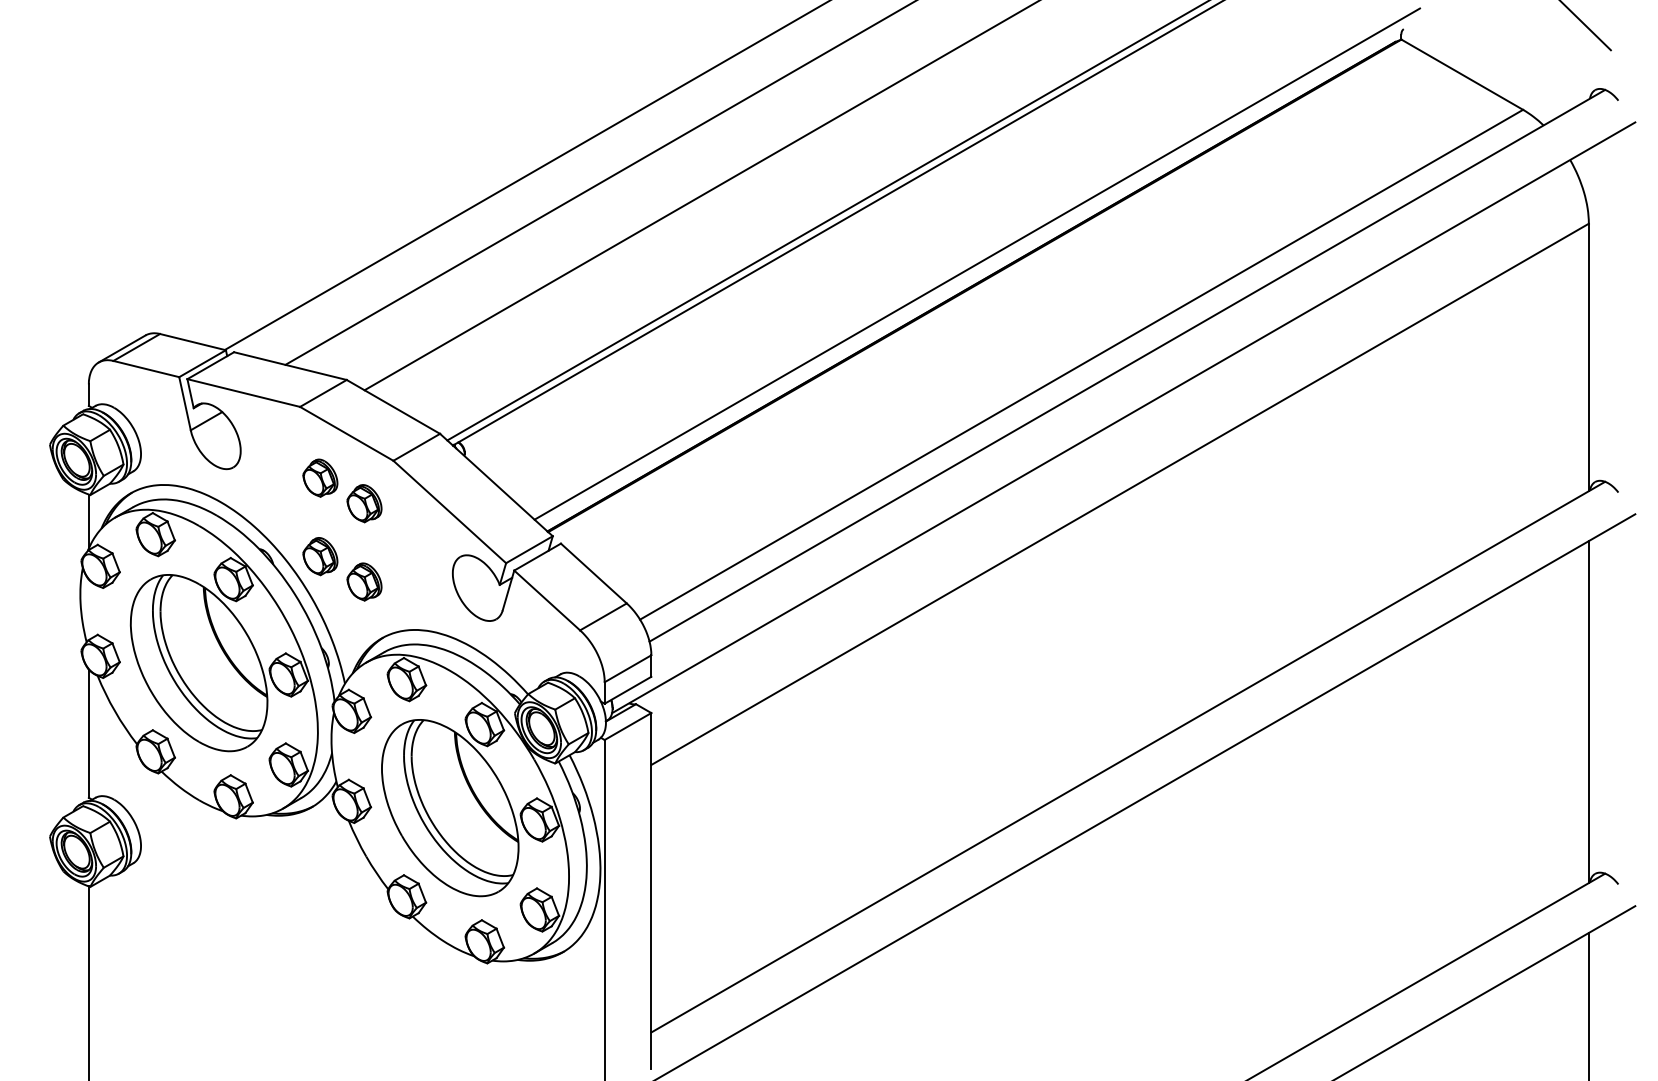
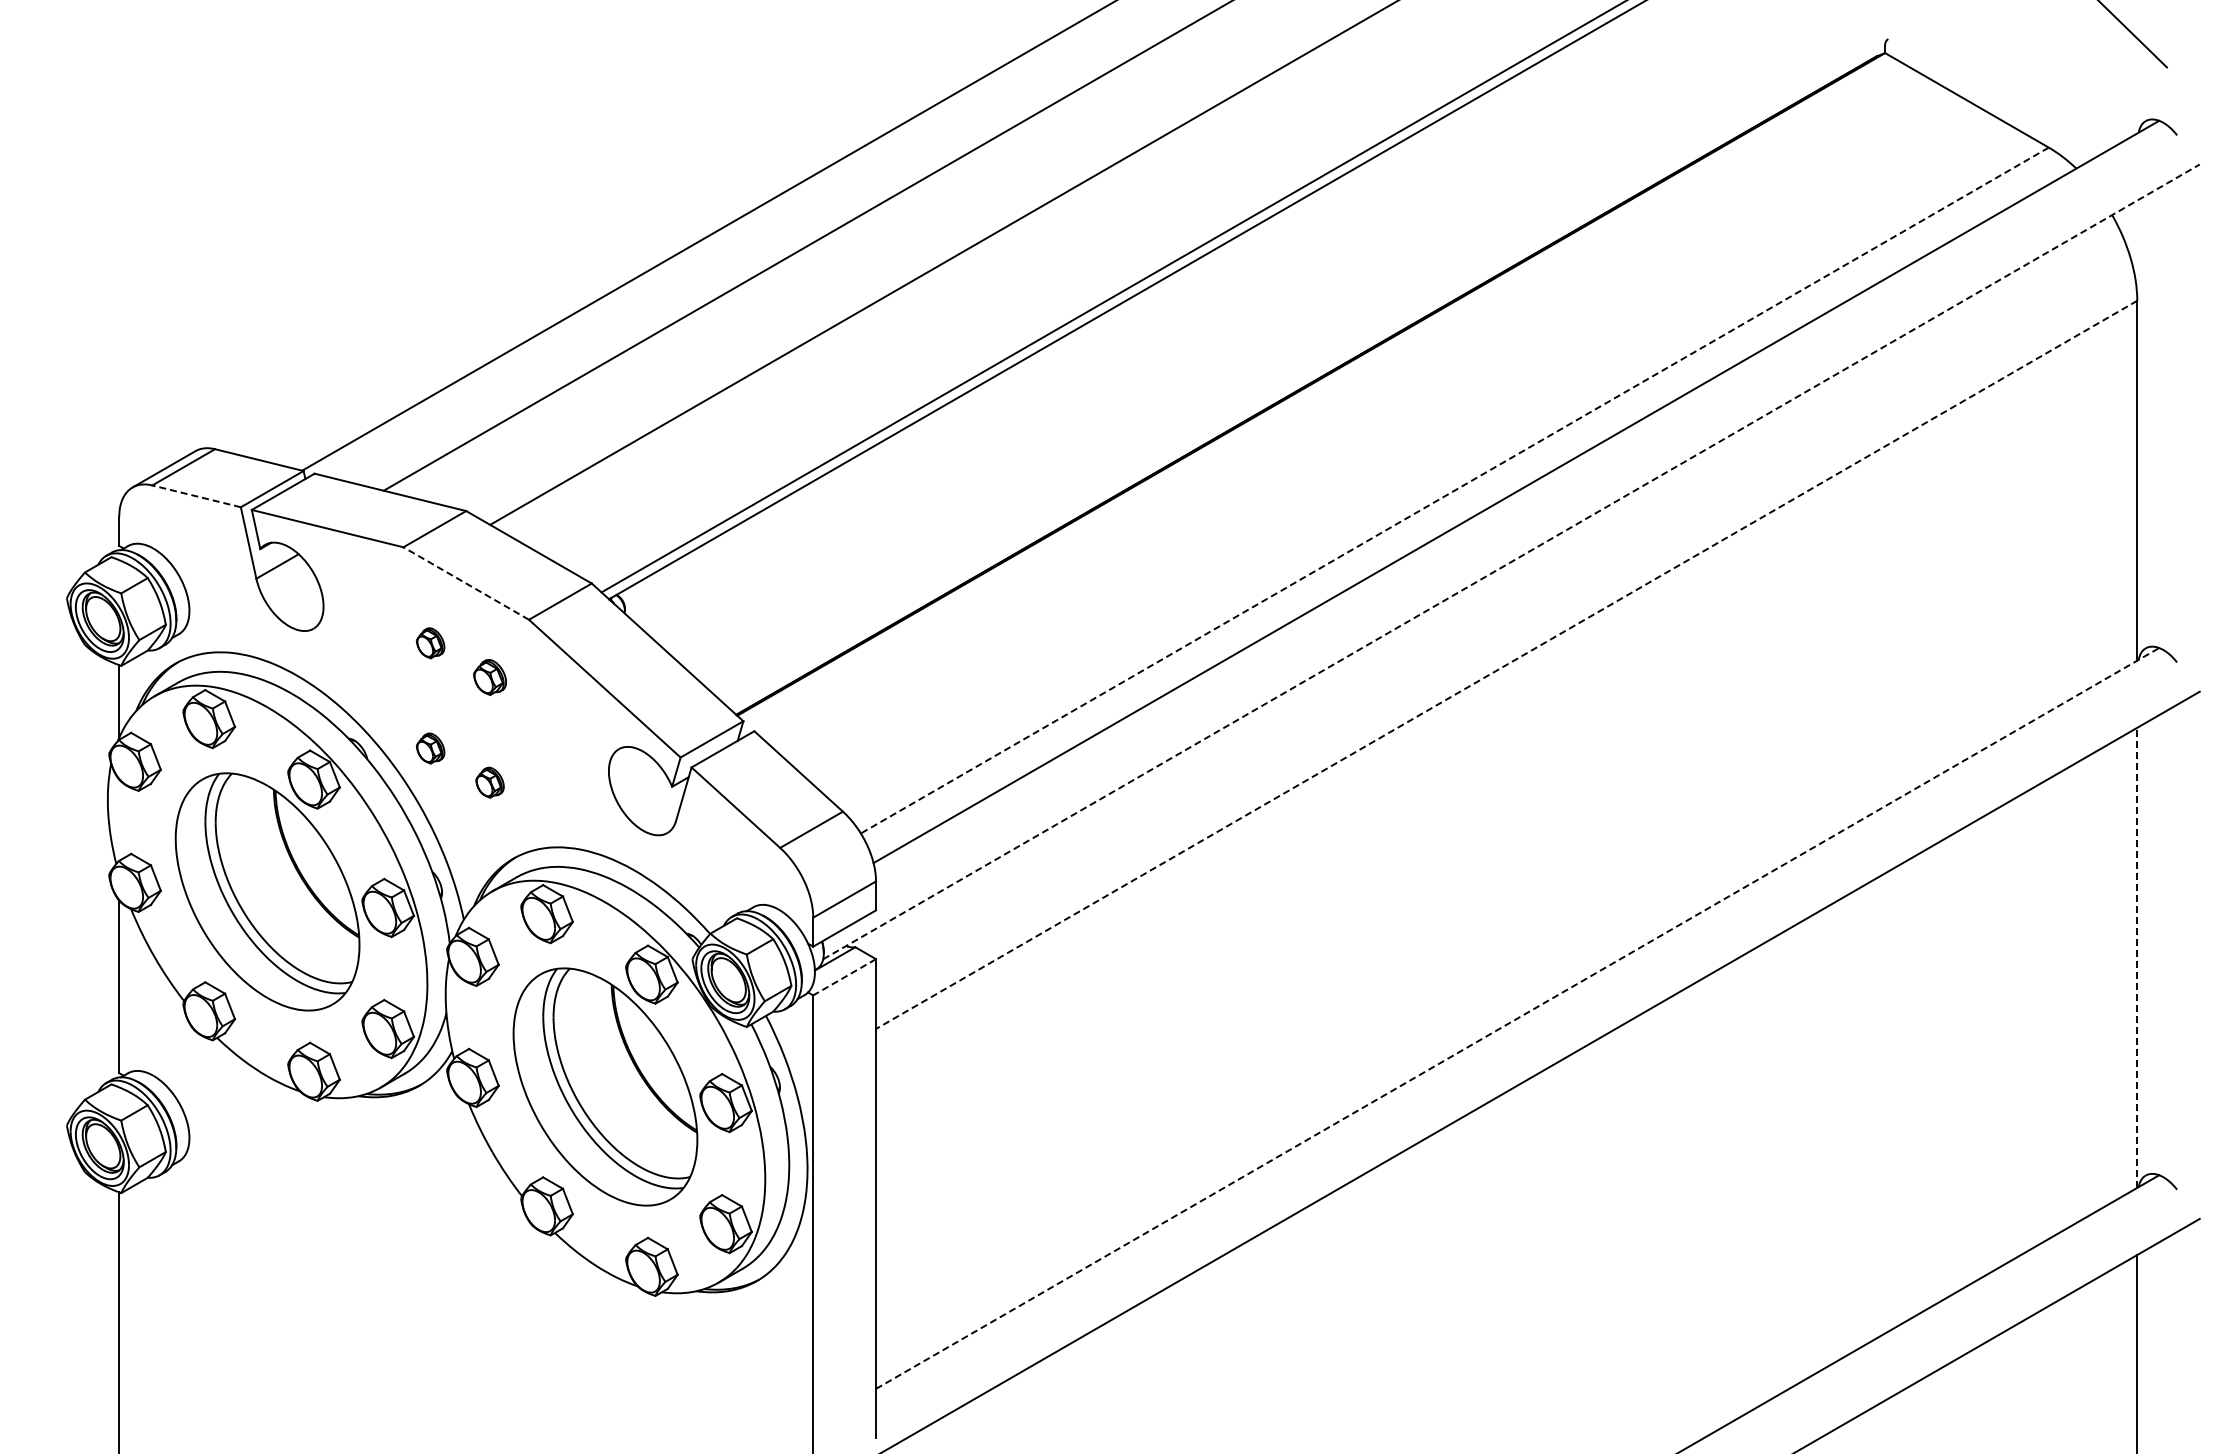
line: (977, 264) -> (1314, 355), removed
line: (1081, 364) -> (1454, 490), solid -> dashed
line: (146, 369) -> (196, 496), solid -> dashed
line: (1123, 417) -> (1511, 561), solid -> dashed
line: (346, 433) -> (465, 583), solid -> dashed
part: (320, 478) -> (430, 643), size x0.6
line: (1120, 494) -> (1506, 665), solid -> dashed
part: (364, 503) -> (489, 677), size x0.7
part: (320, 556) -> (430, 748), size x0.6
part: (364, 581) -> (489, 782), size x0.6
line: (1589, 711) -> (2137, 957), solid -> dashed
line: (627, 726) -> (844, 977), solid -> dashed
line: (1128, 757) -> (1517, 1018), solid -> dashed

